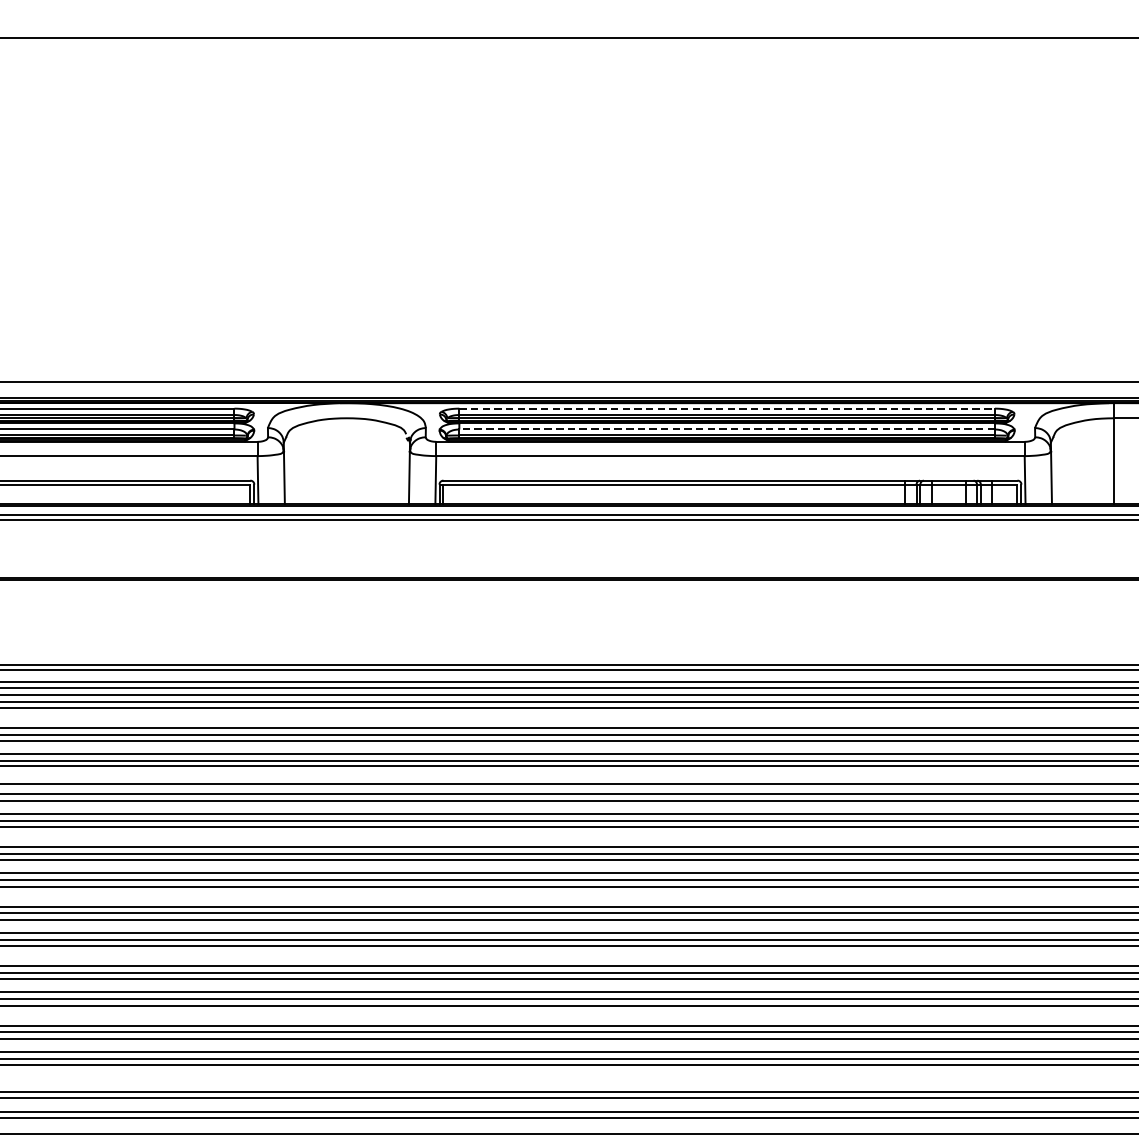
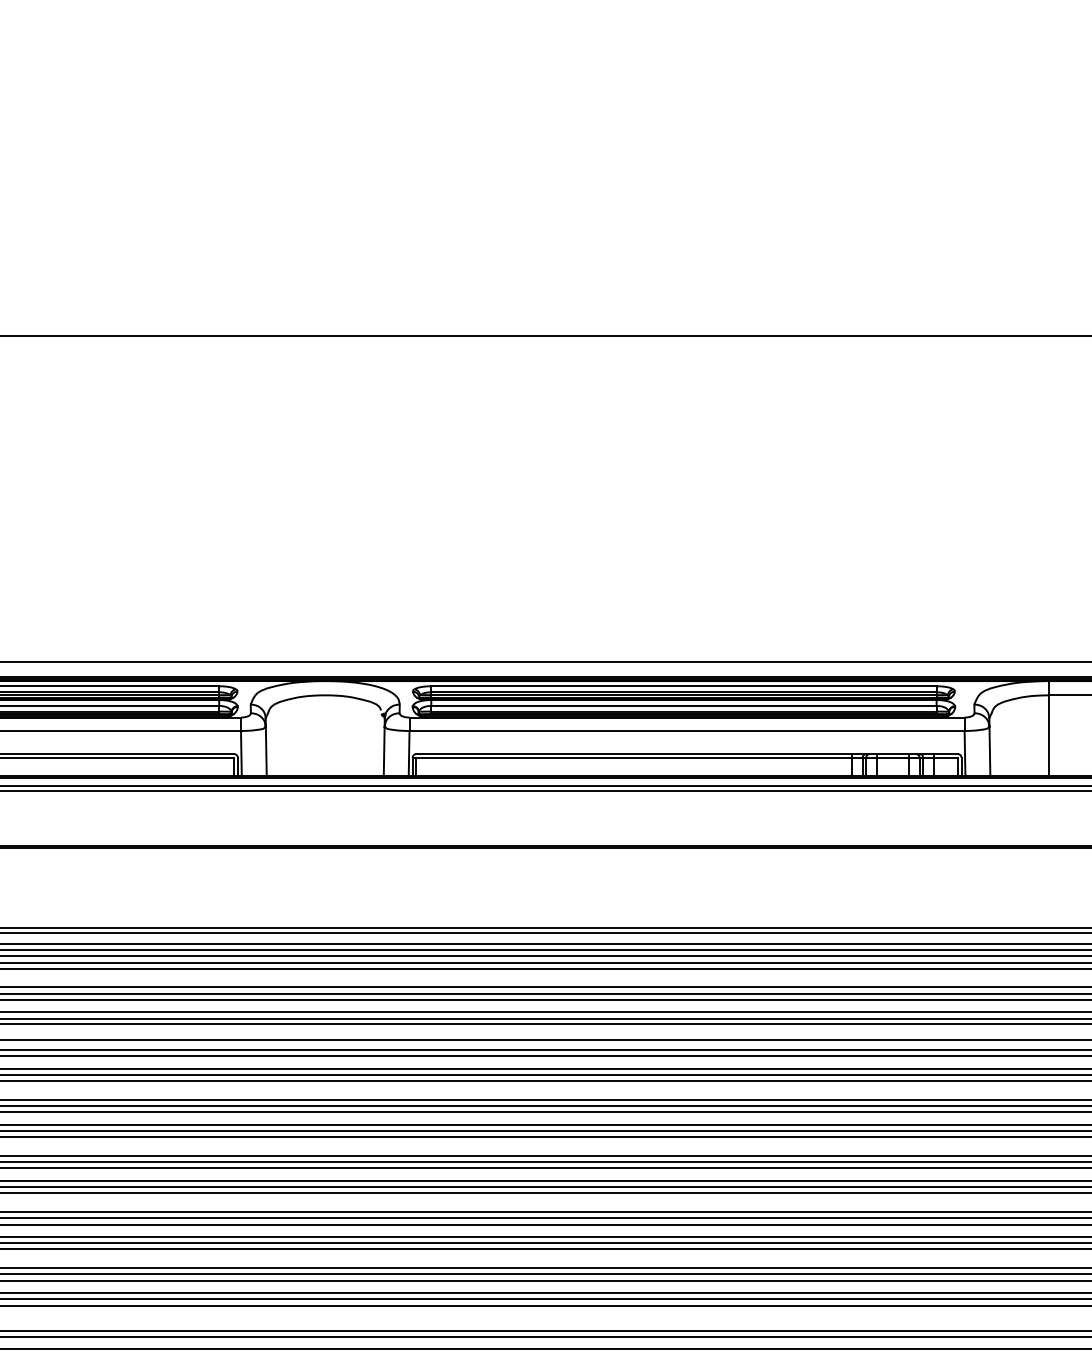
line: (726, 408) -> (683, 686), dashed -> solid
line: (726, 429) -> (683, 705), dashed -> solid

